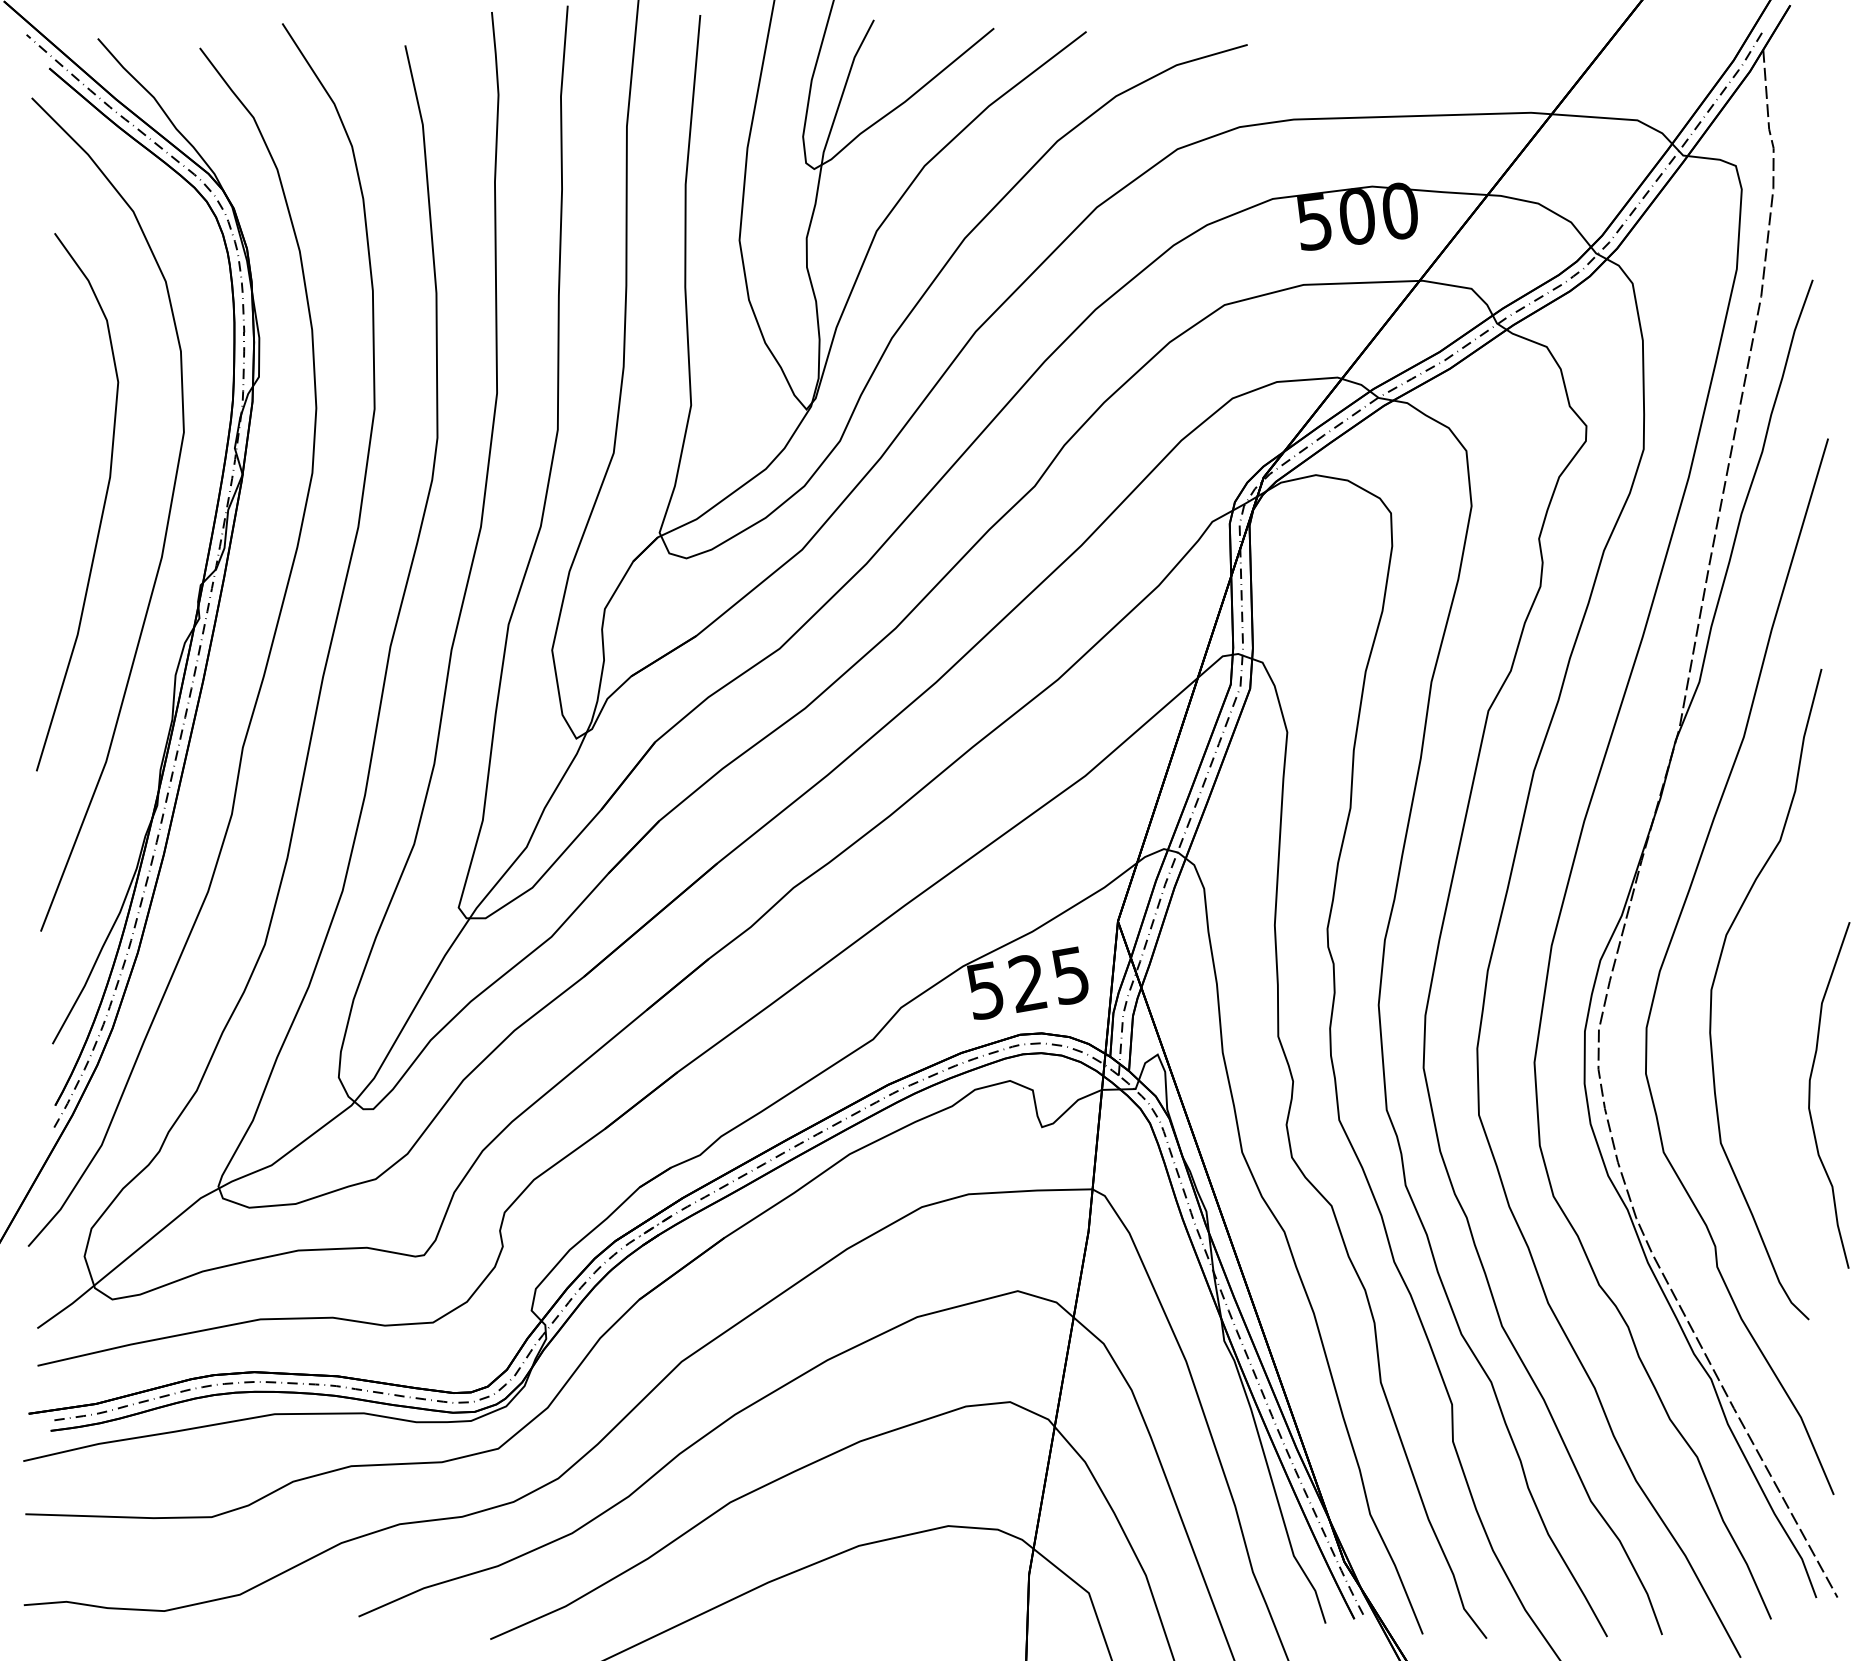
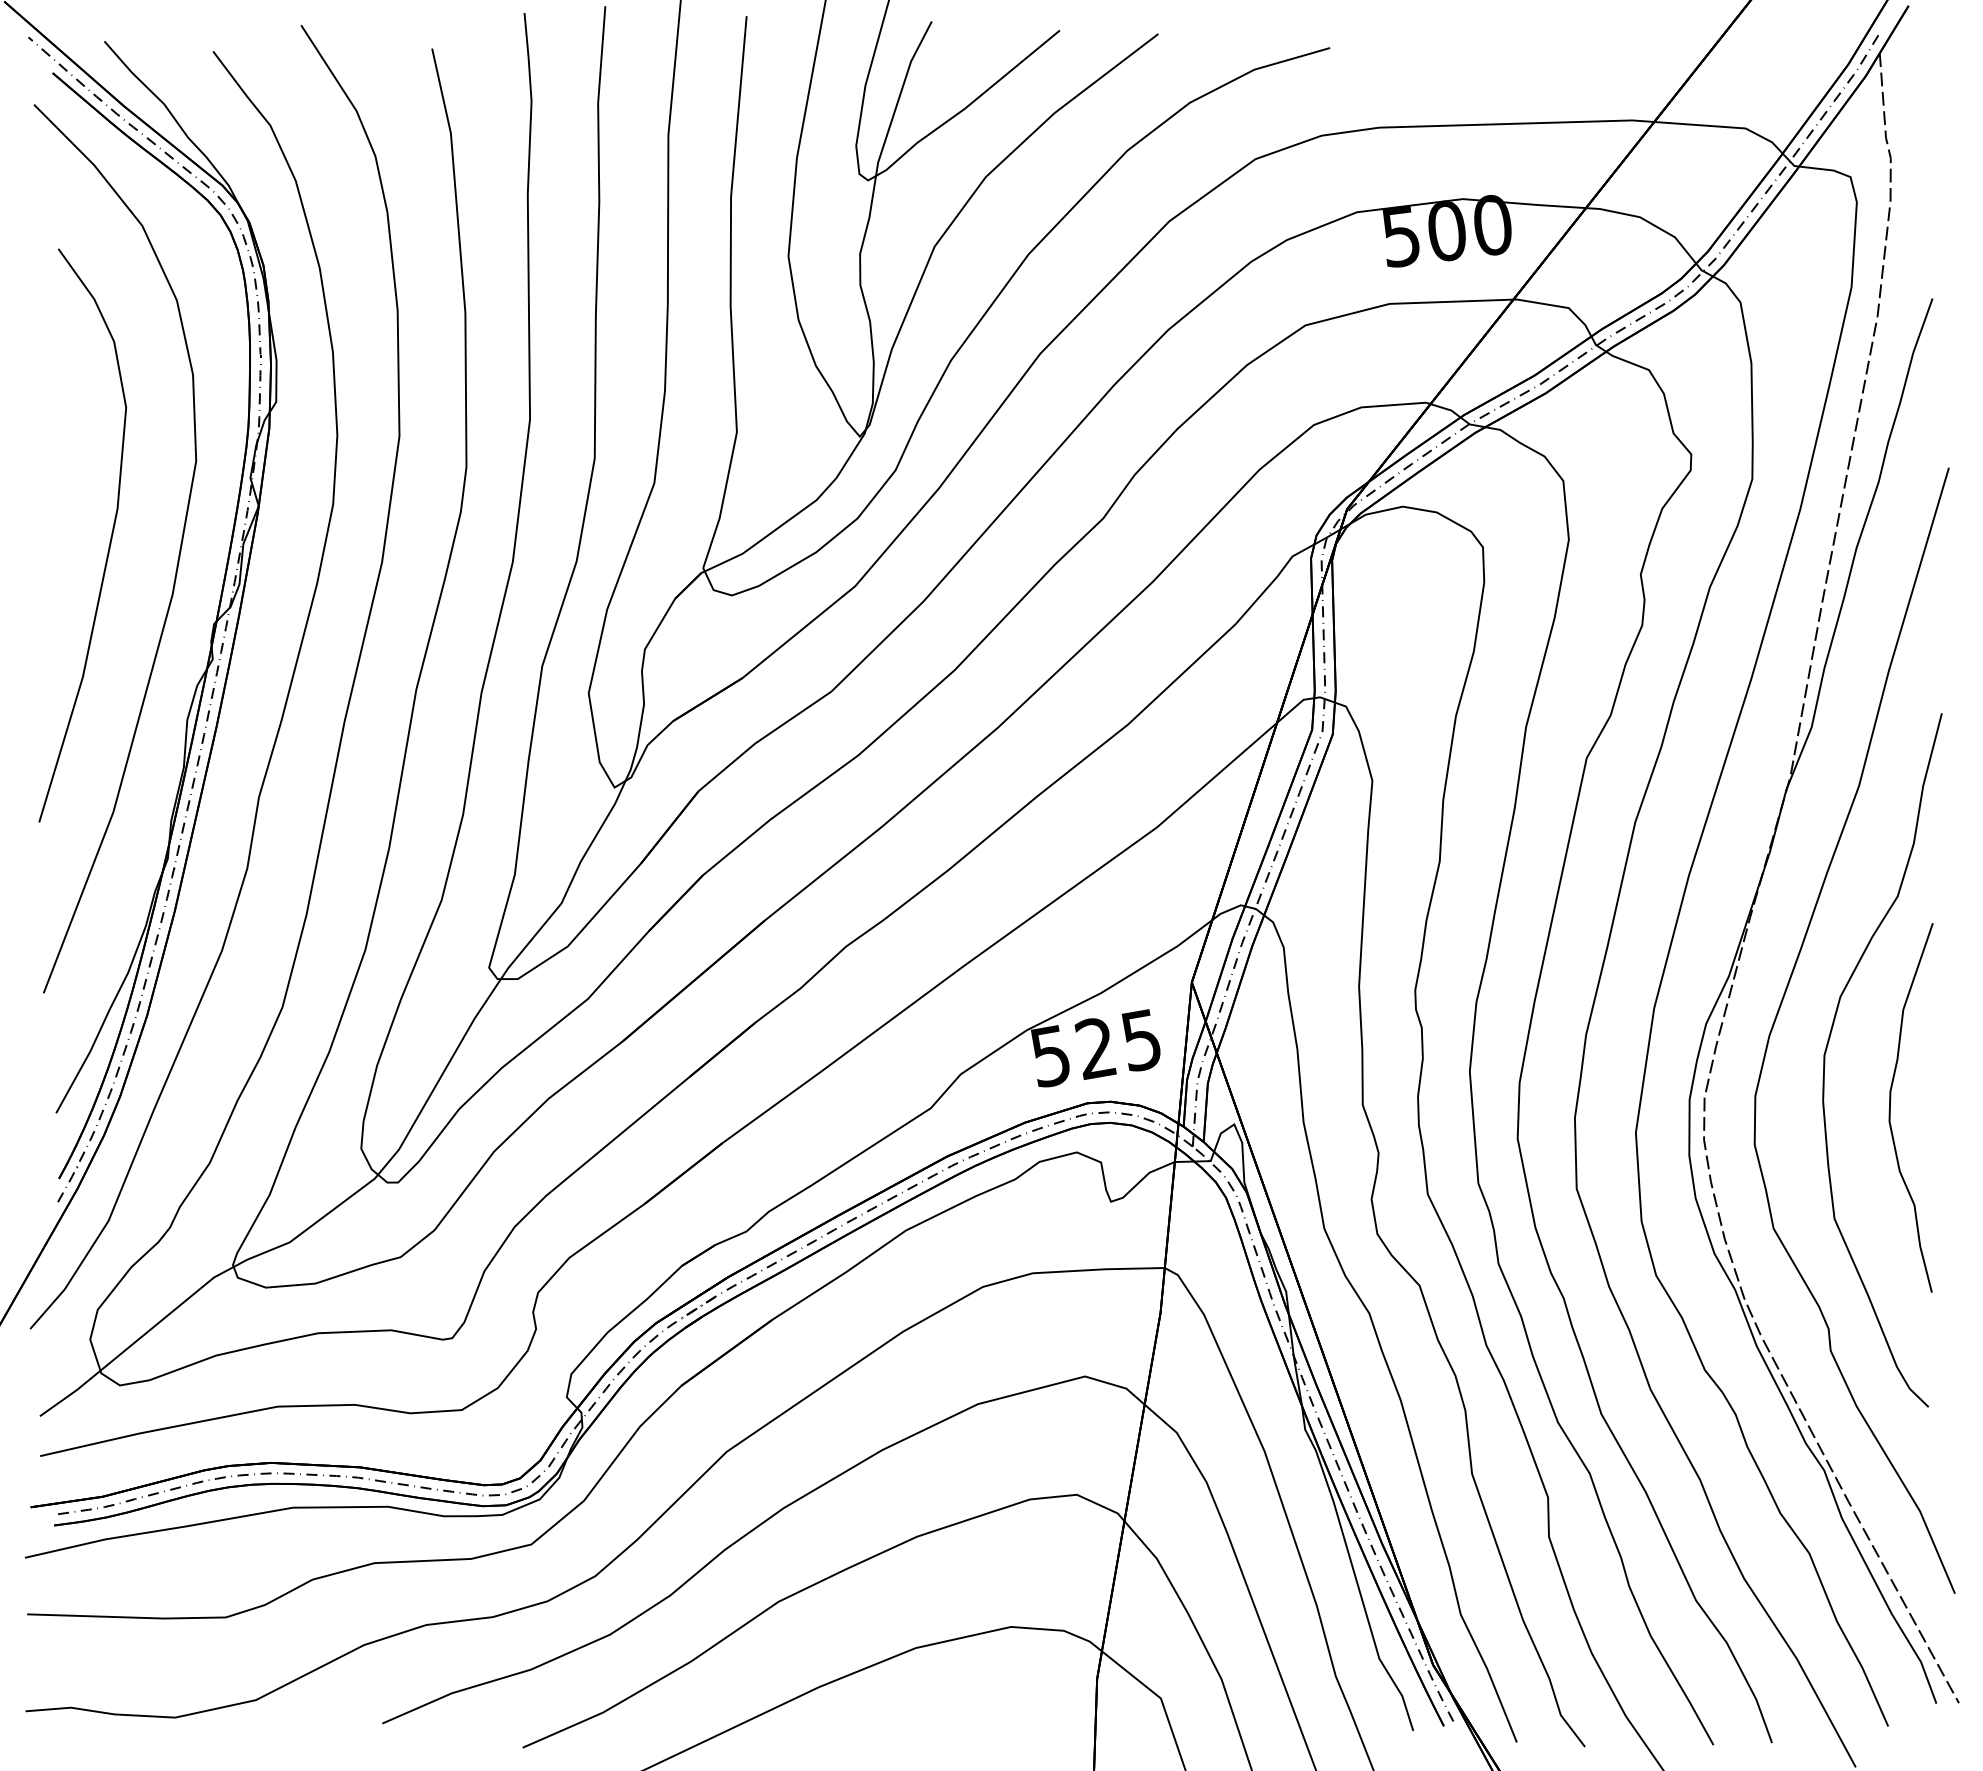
curve: (1809, 1095) -> (1890, 1107), moved

